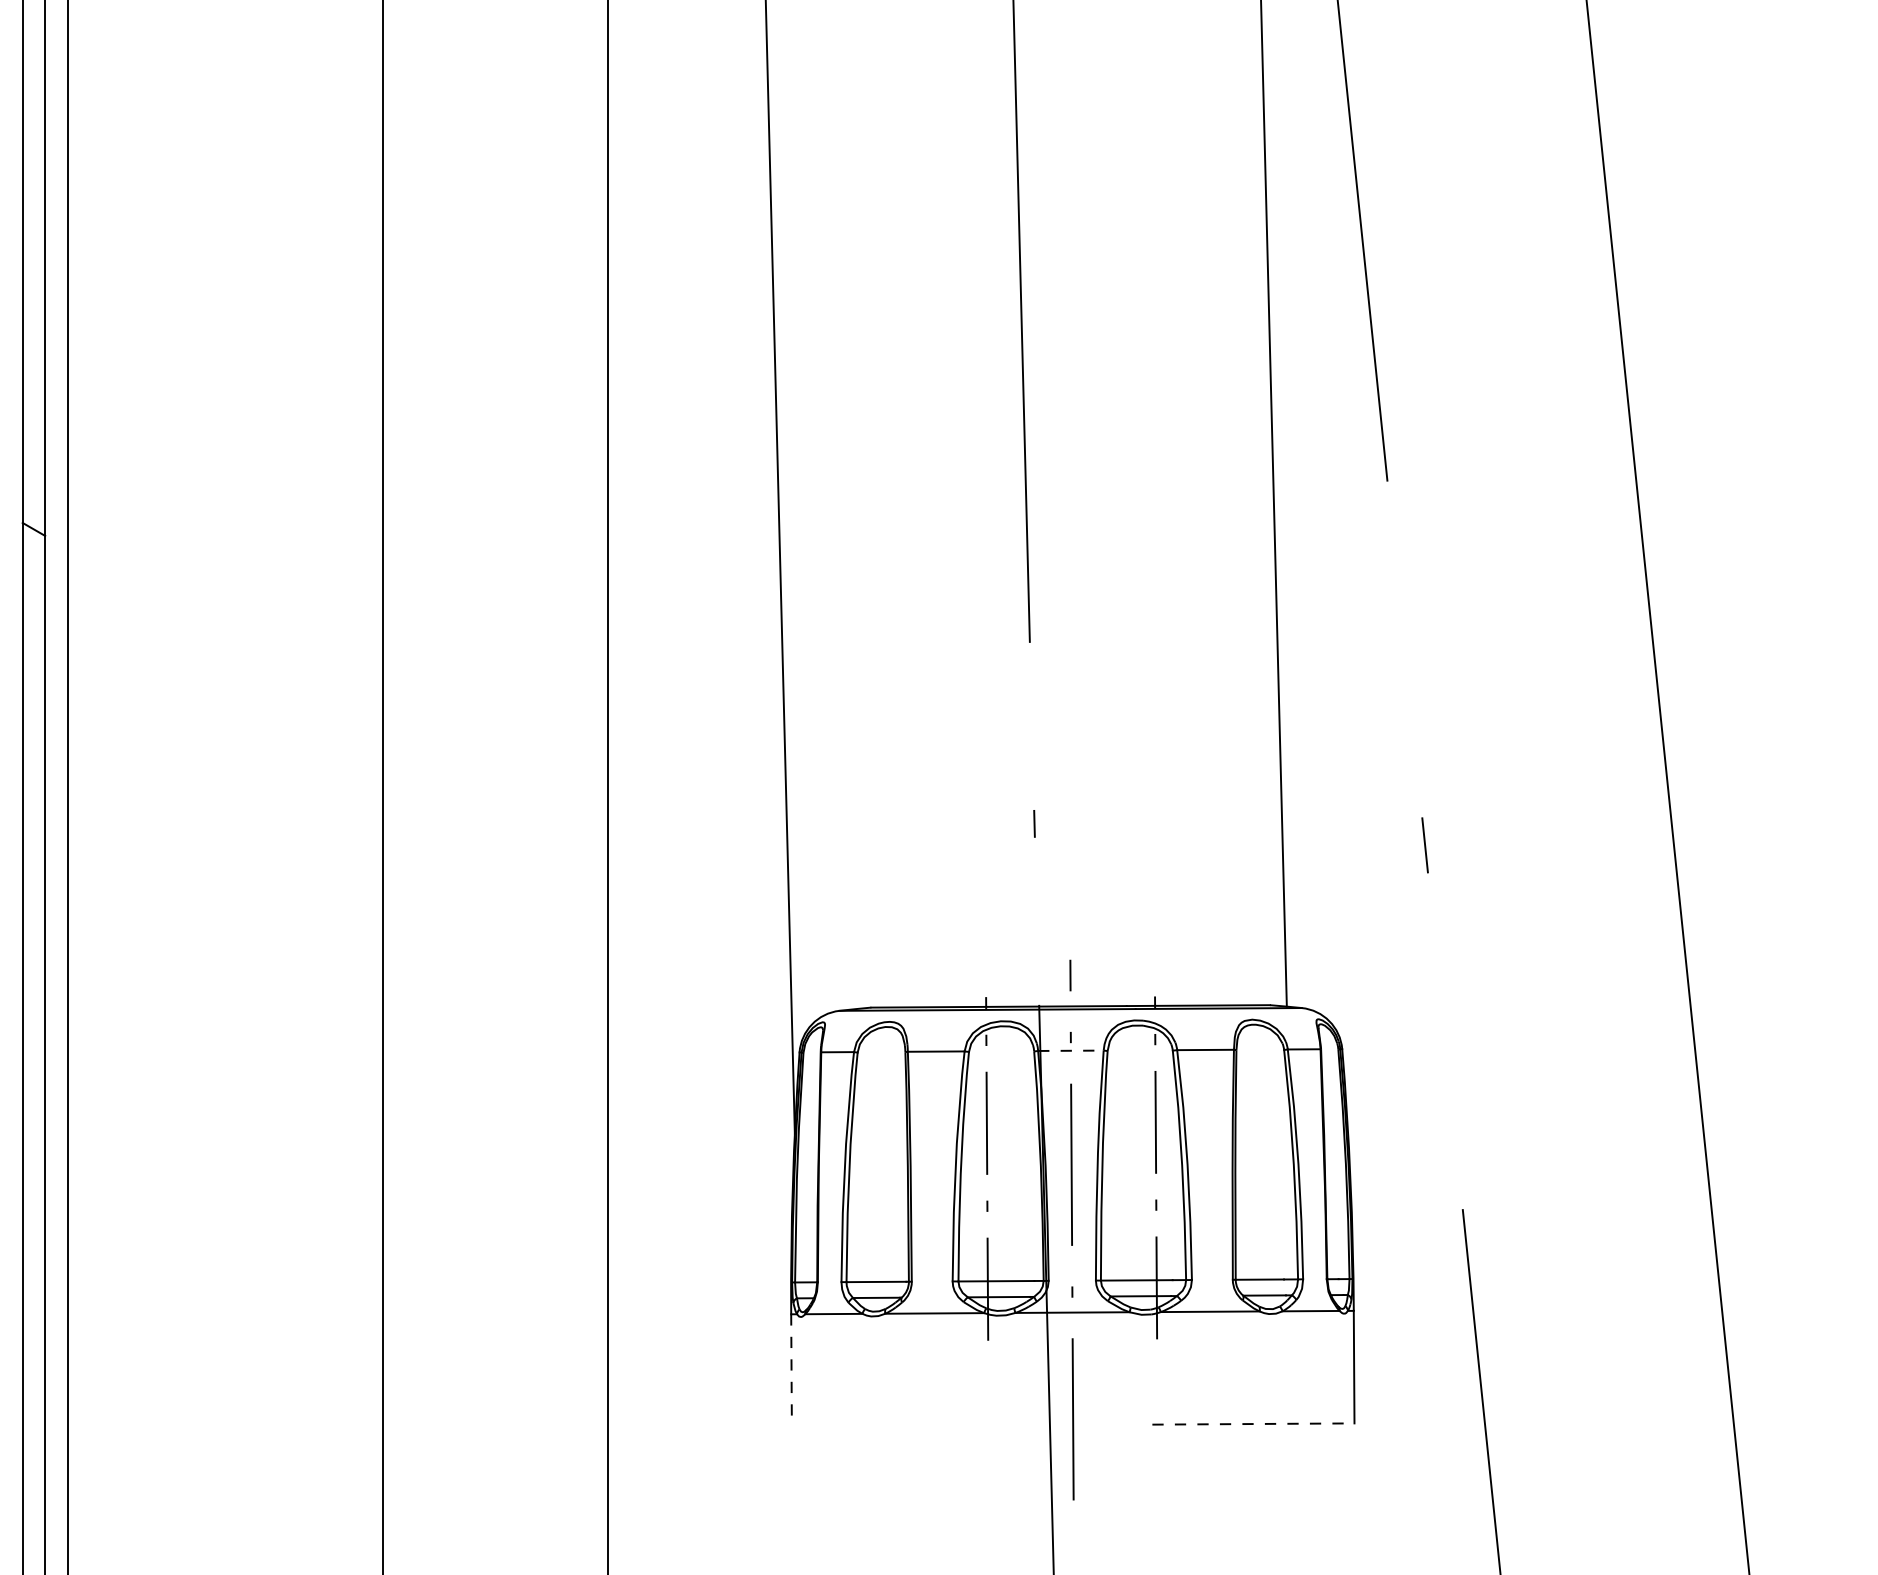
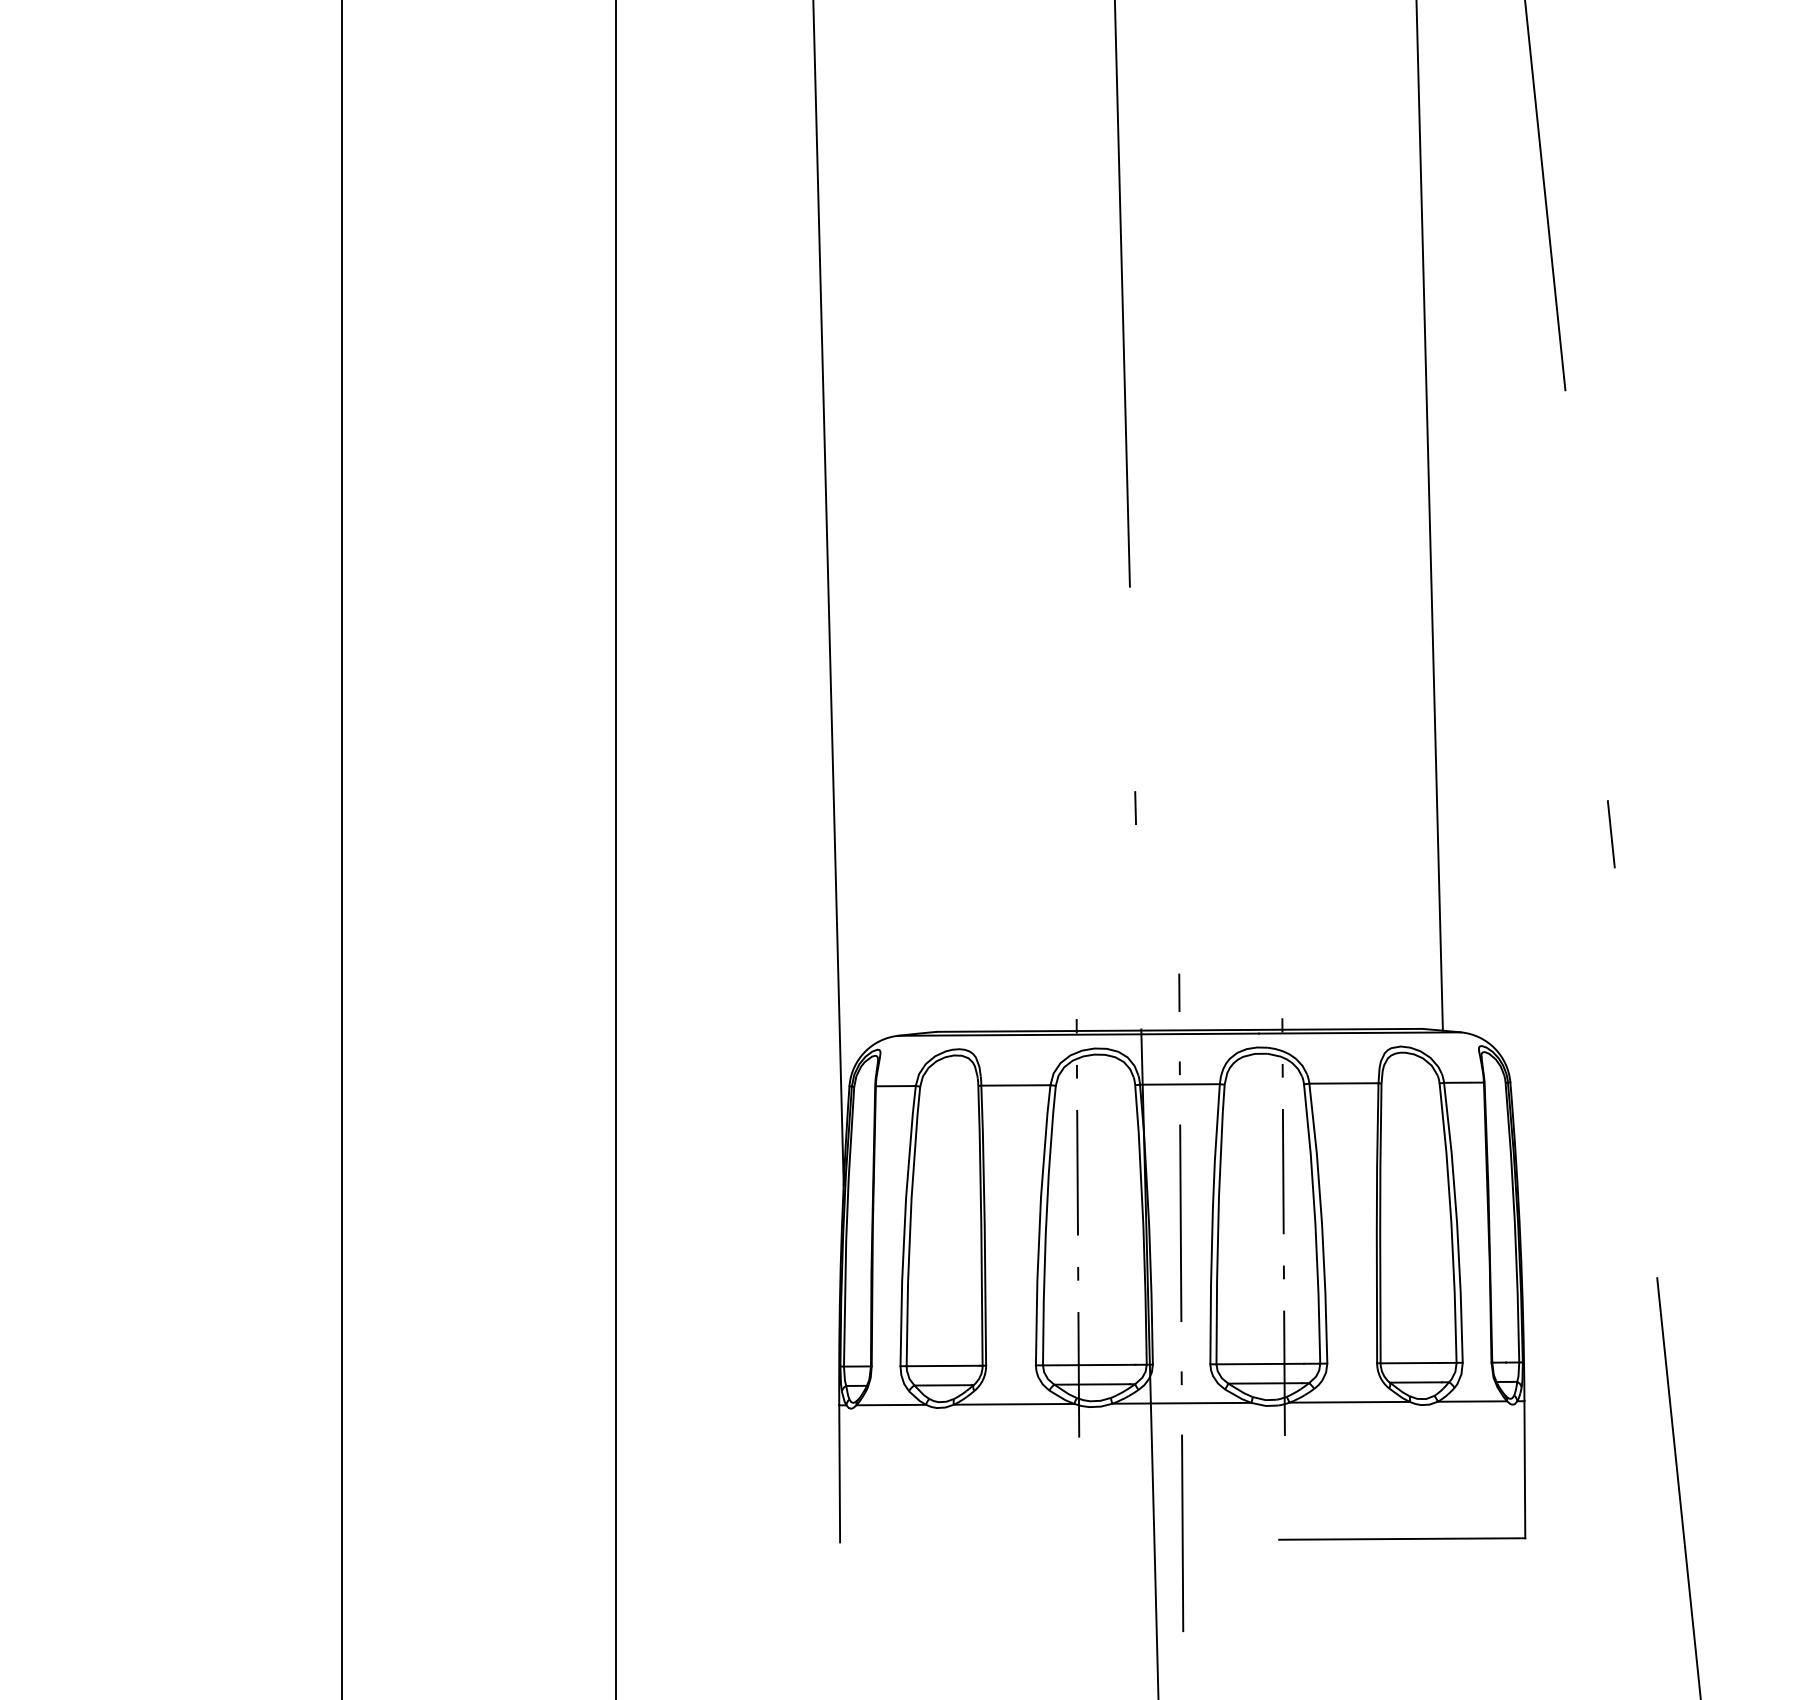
line: (1070, 1050) -> (1179, 1084), dashed -> solid
line: (791, 1371) -> (839, 1475), dashed -> solid
line: (1253, 1424) -> (1402, 1539), dashed -> solid

